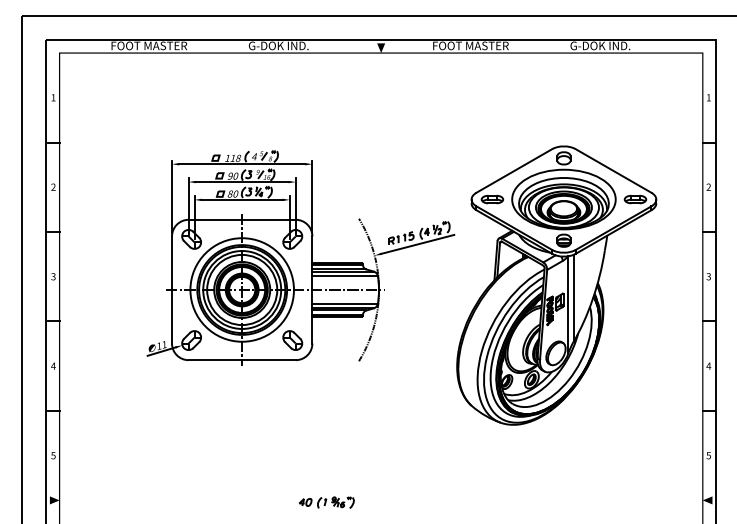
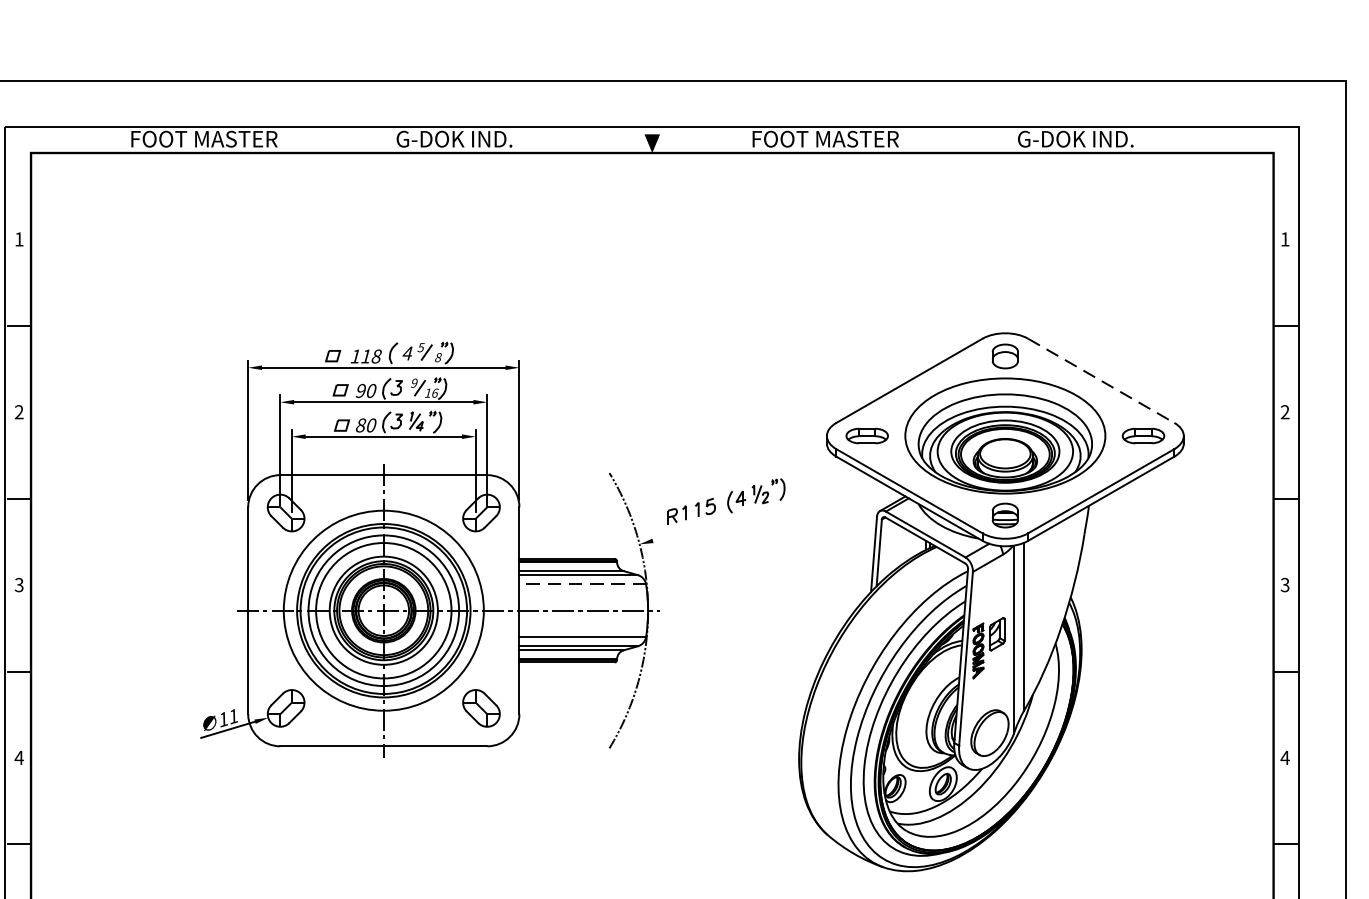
line: (613, 170) -> (1101, 379), solid -> dashed
line: (417, 243) -> (722, 520), removed
line: (345, 276) -> (583, 584), solid -> dashed

